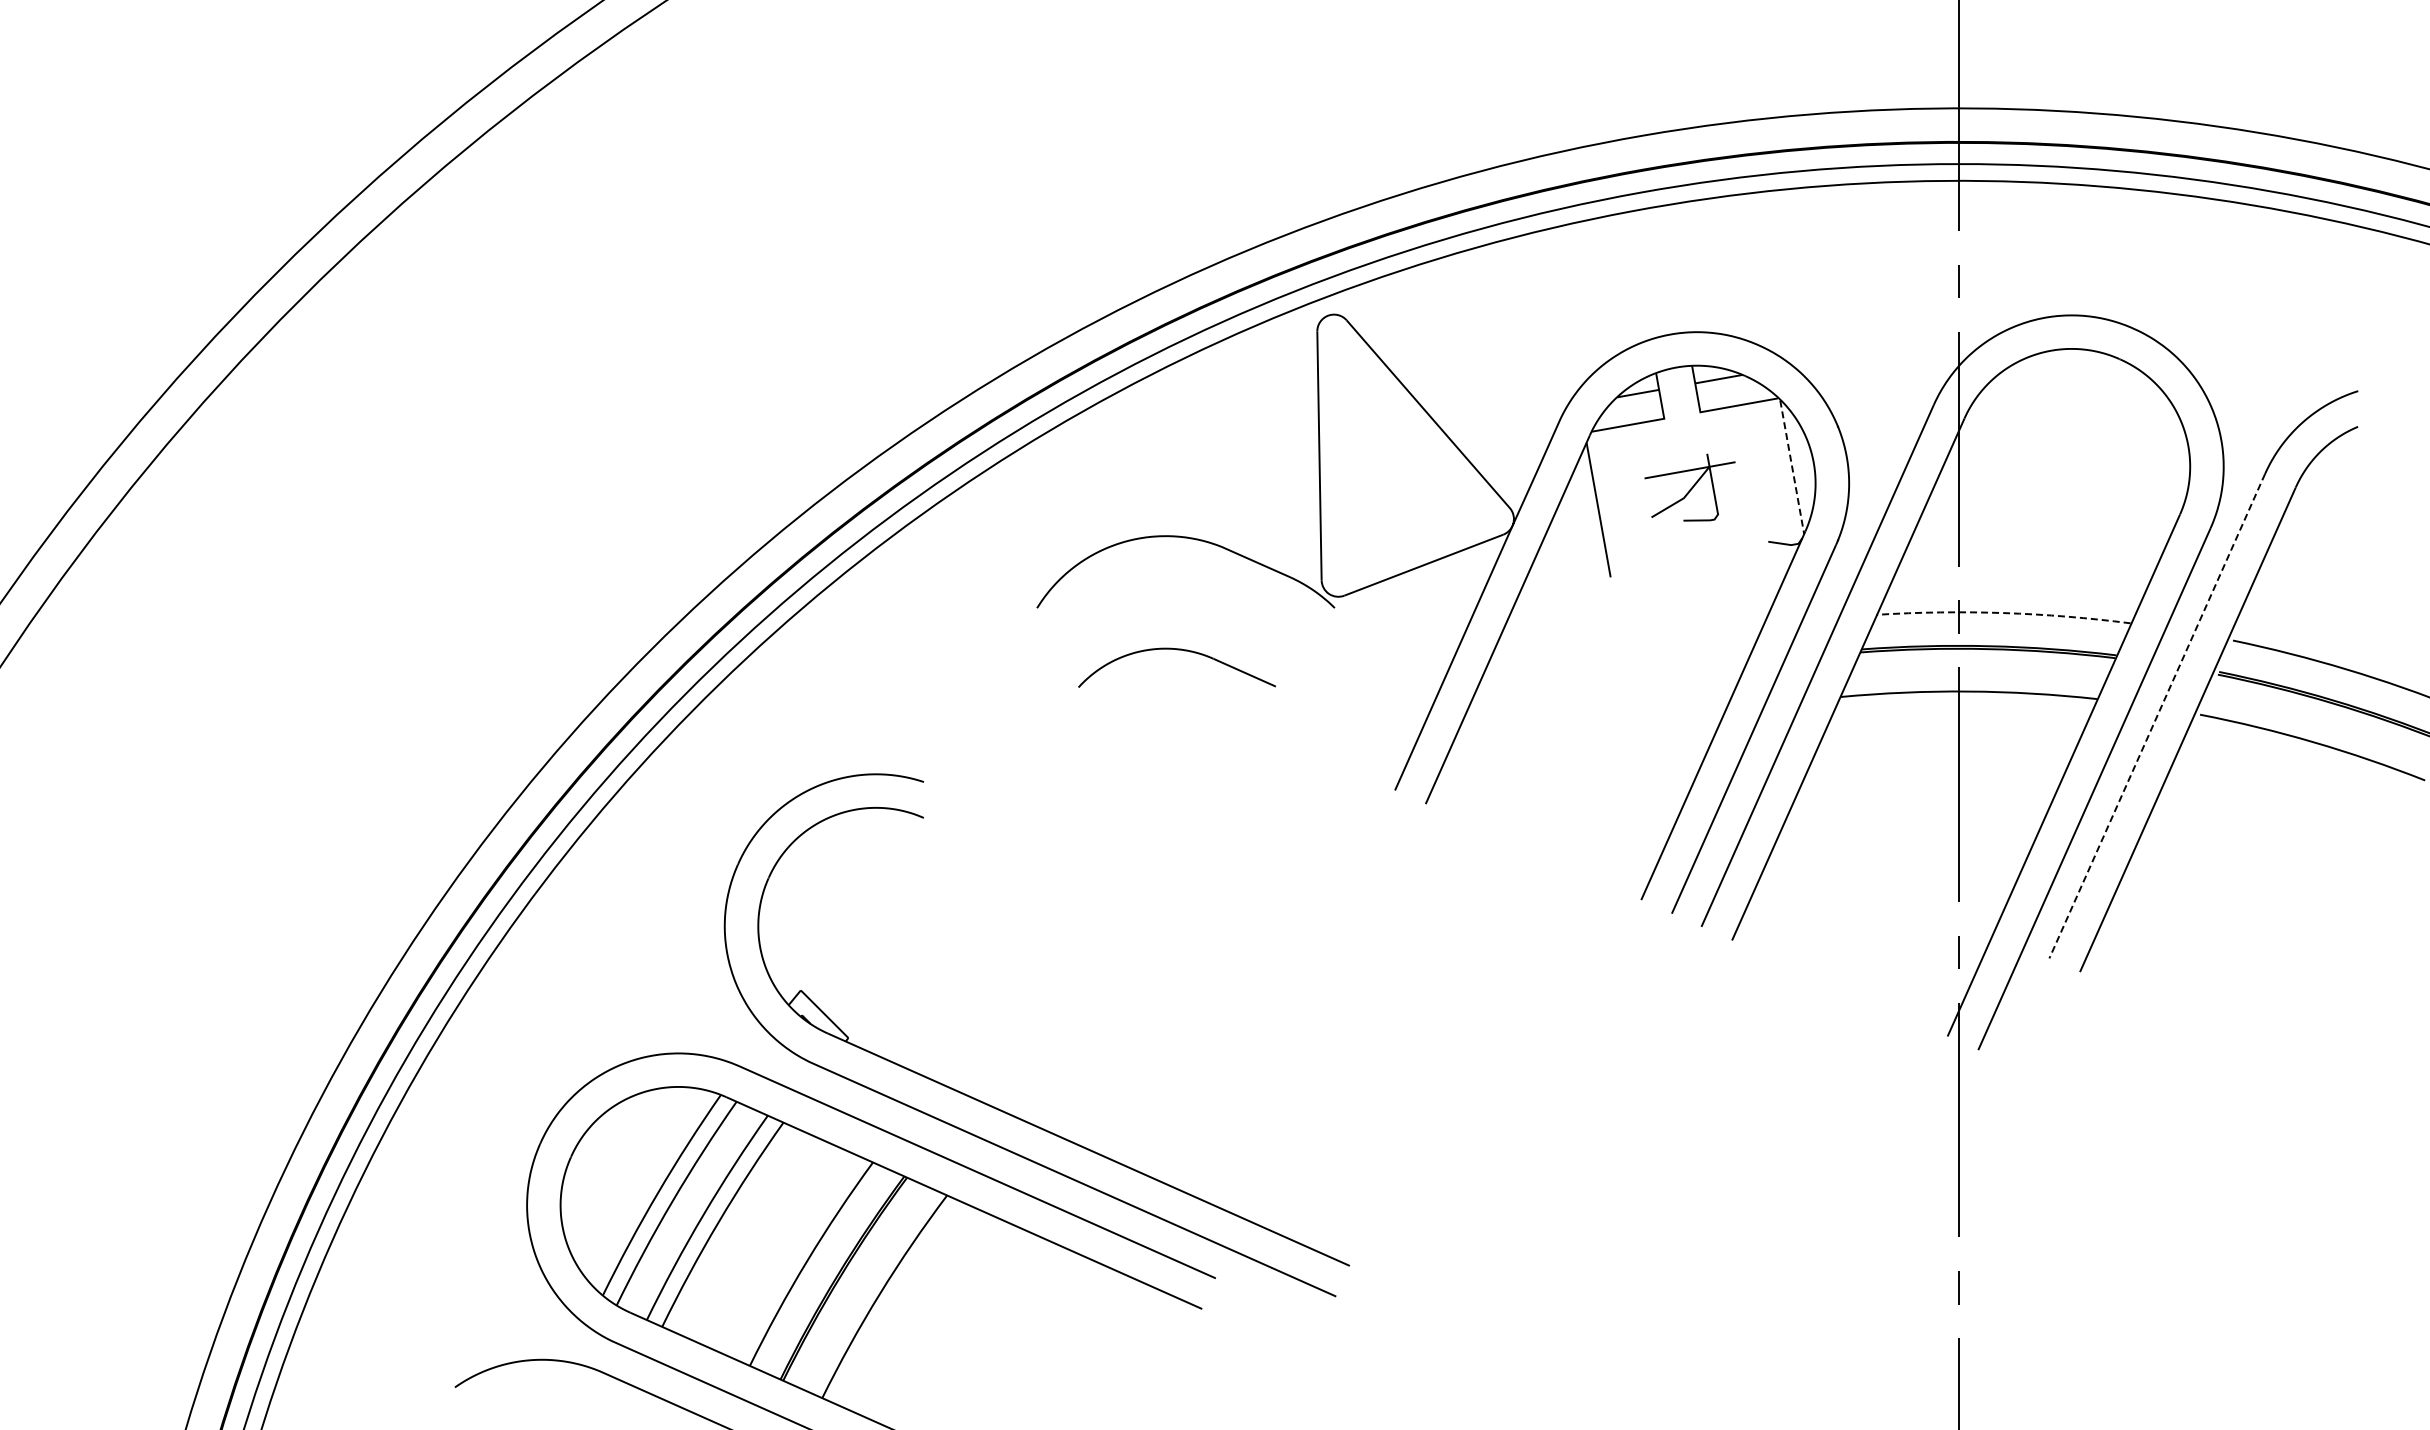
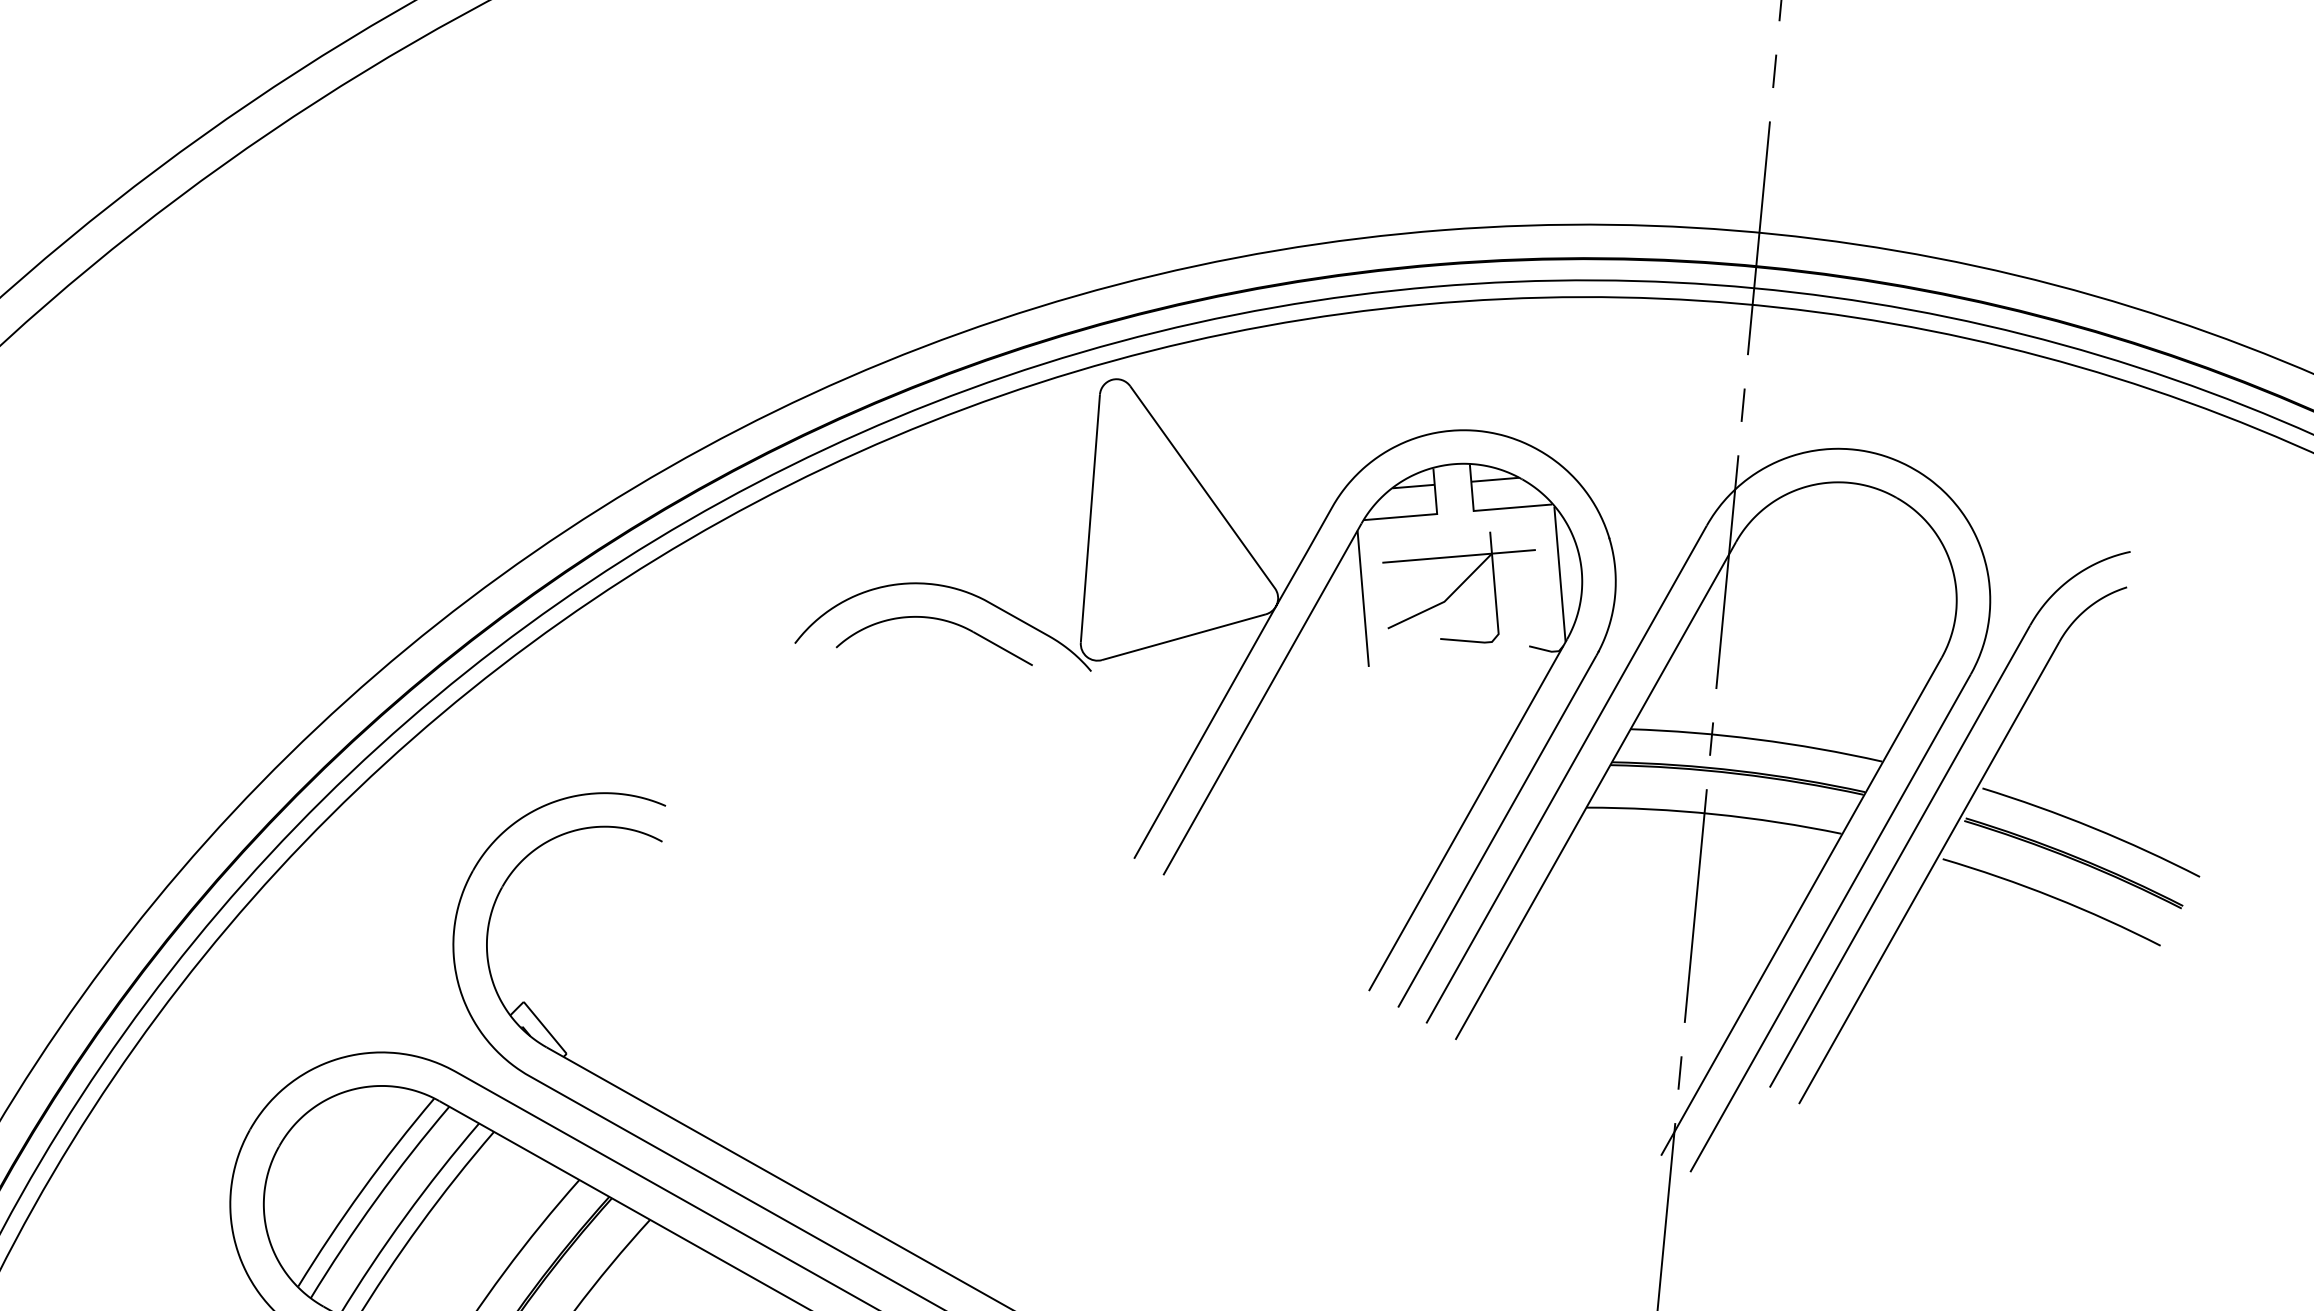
line: (1792, 467) -> (1560, 574), dashed -> solid
part: (1689, 487) -> (1455, 584), size x1.67
arc: (2003, 613) -> (1756, 739), dashed -> solid
part: (1177, 650) -> (938, 620), moved
line: (2157, 716) -> (1900, 856), dashed -> solid

